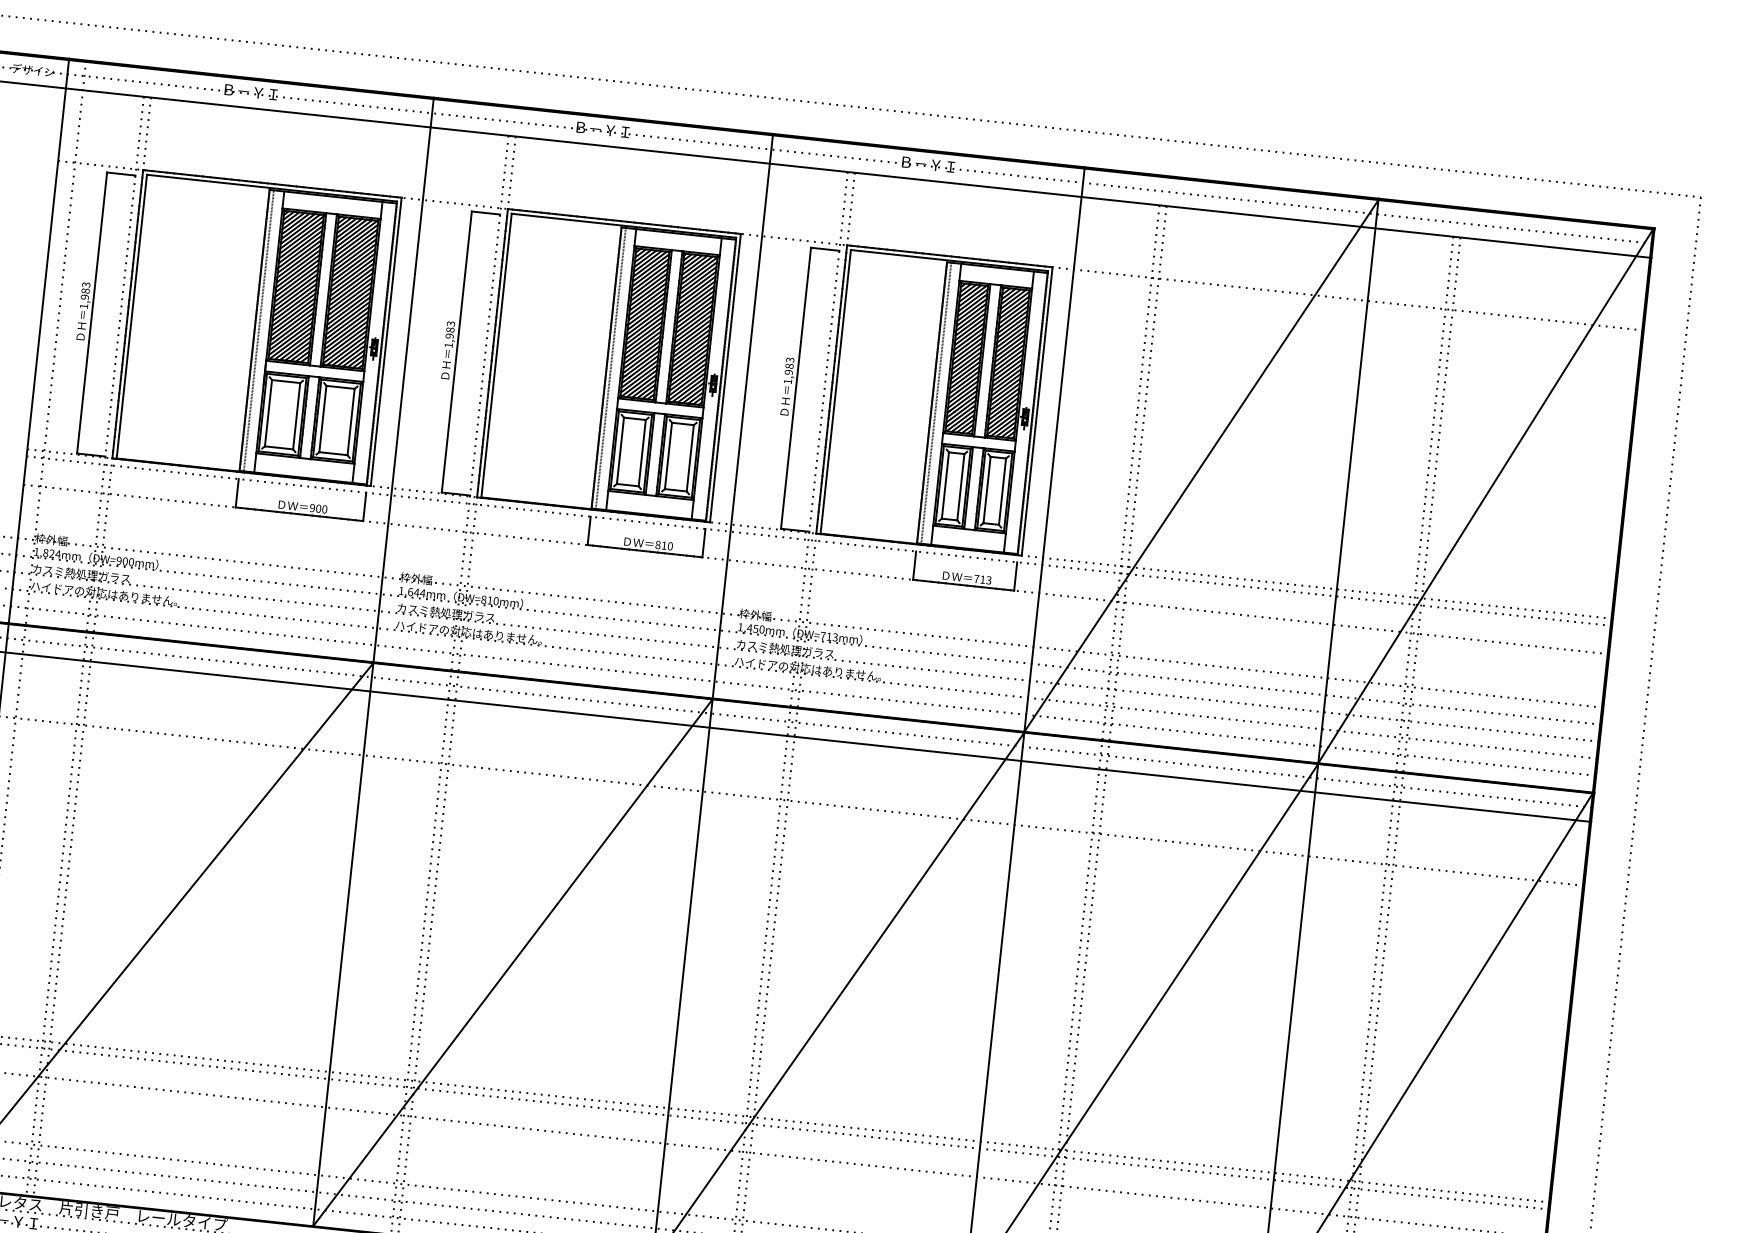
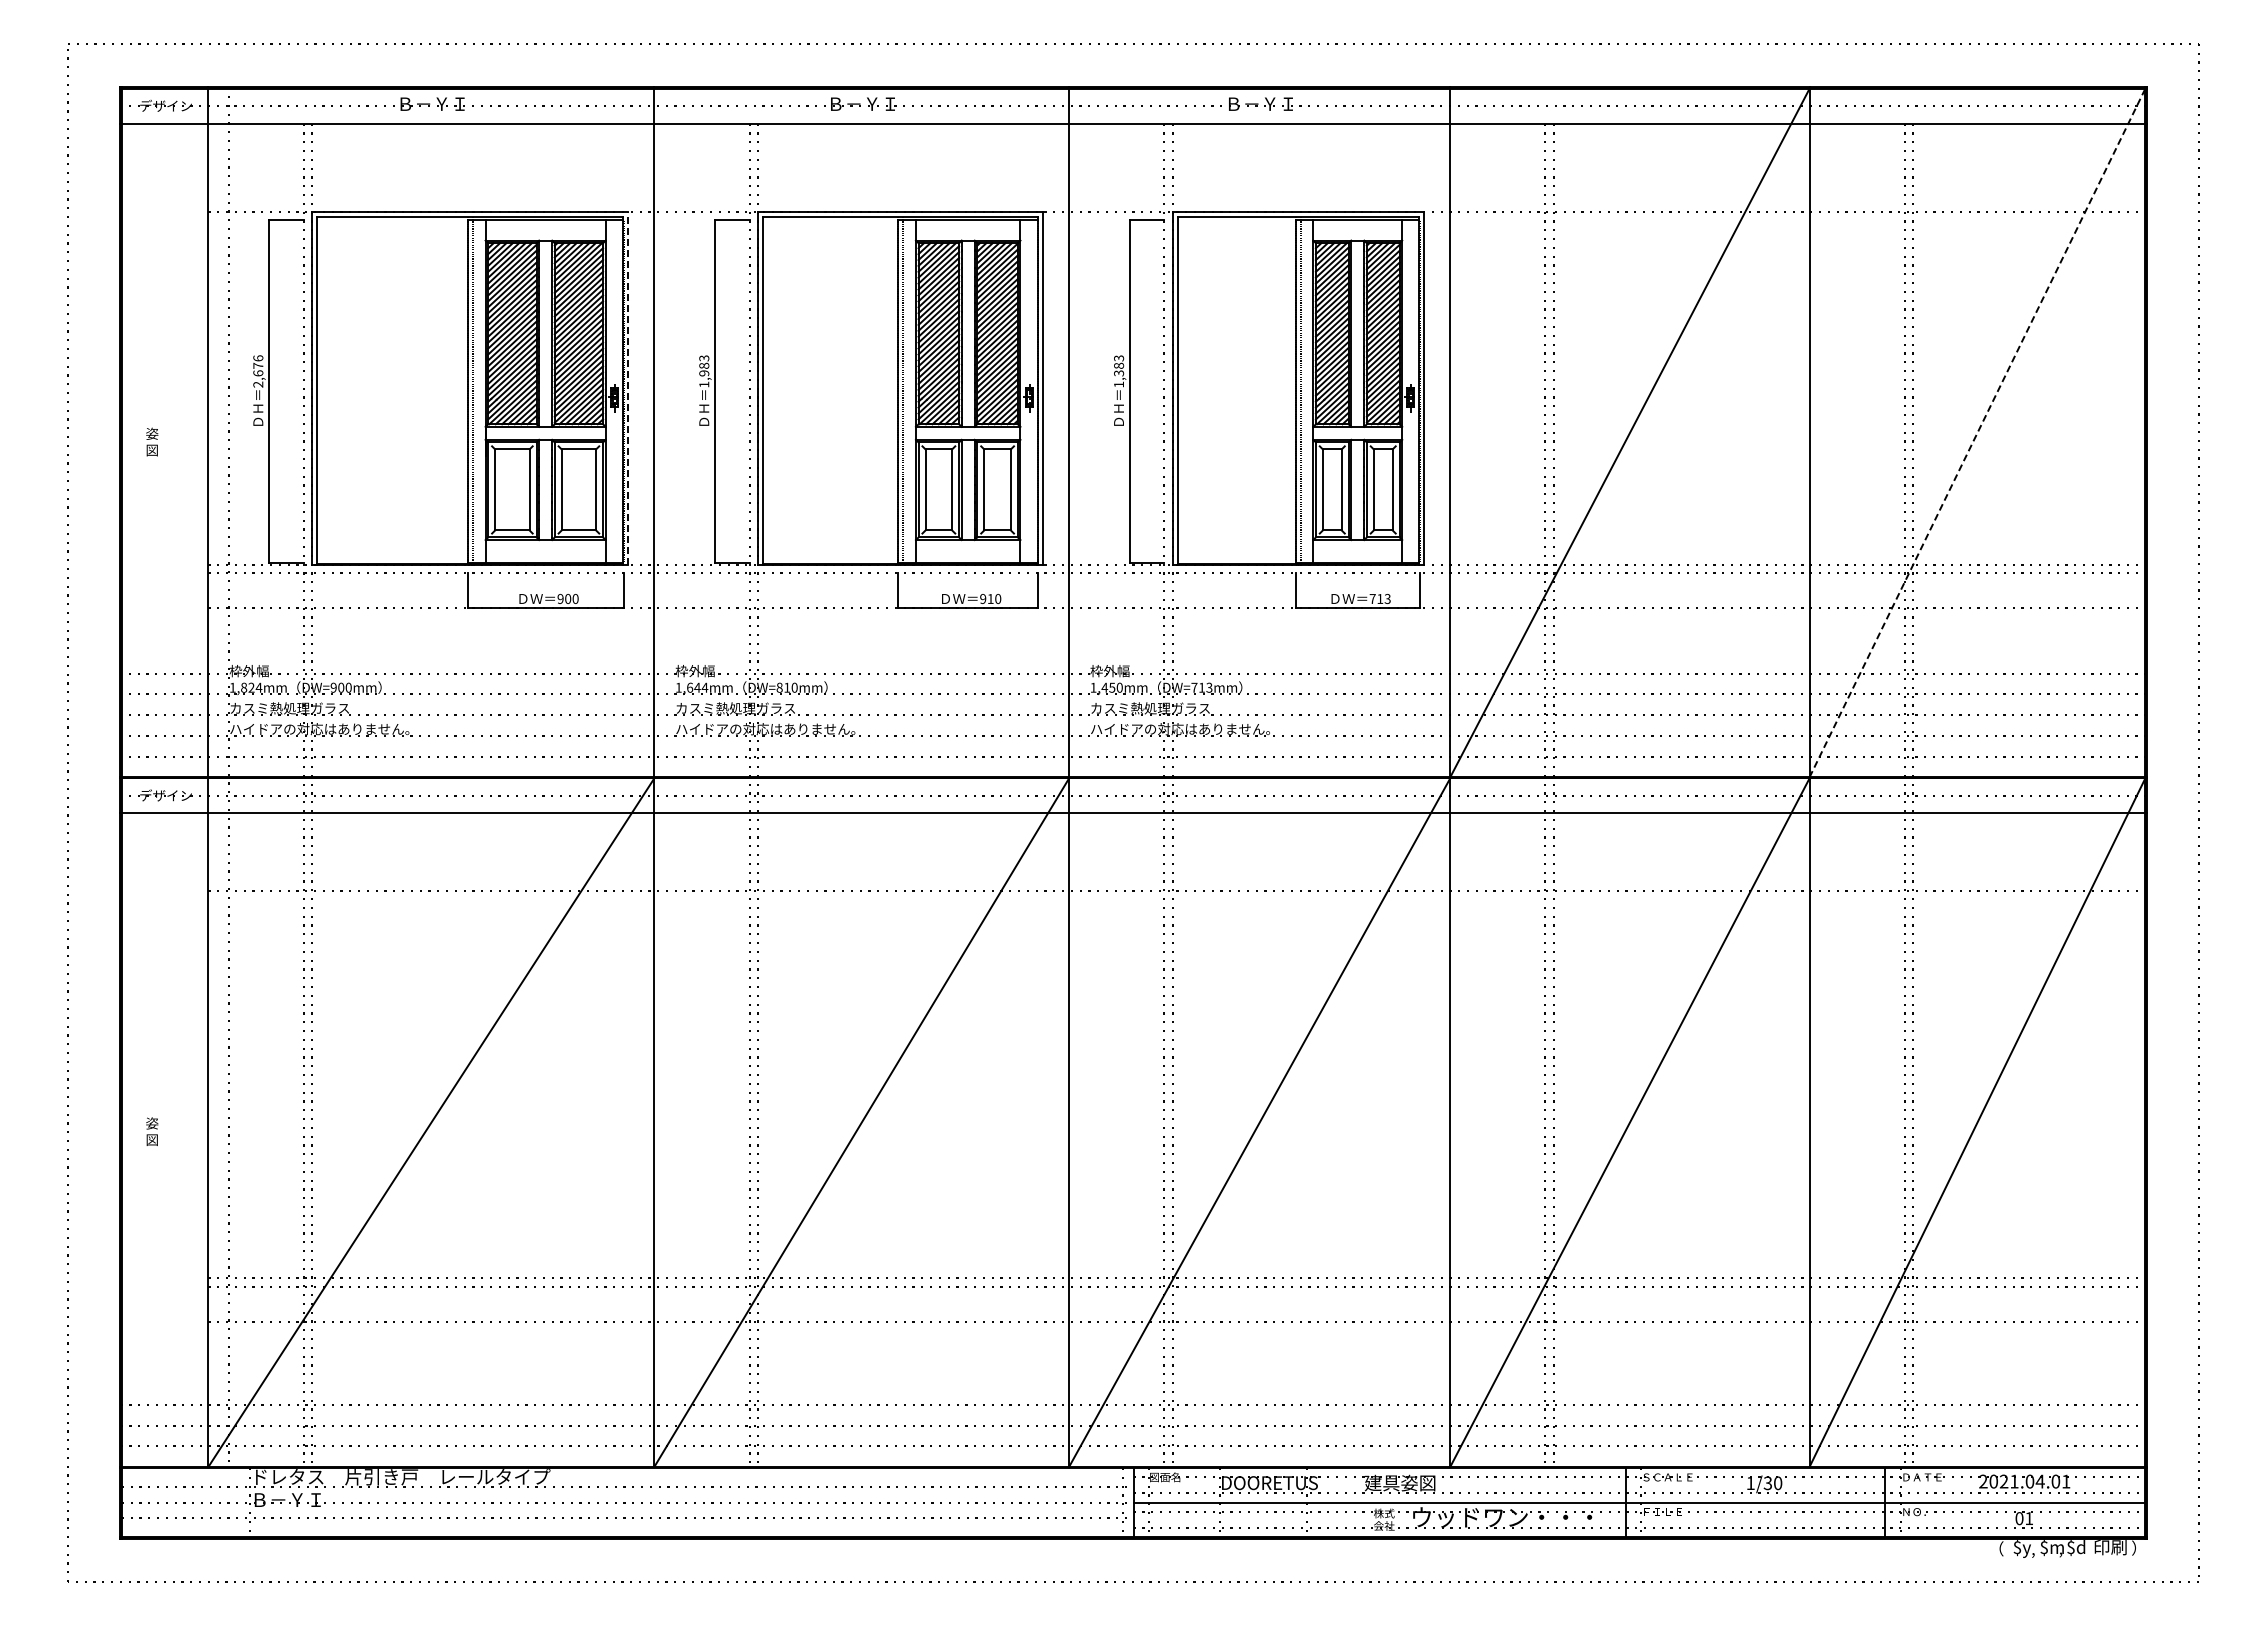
text: (85, 295) -> (258, 371), 1,983 -> 2,676
line: (386, 341) -> (628, 388), solid -> dashed
text: (788, 372) -> (1118, 373), 1,983 -> 1,383
line: (1485, 495) -> (1977, 432), solid -> dashed
text: (658, 544) -> (983, 598), 810 -> 910

